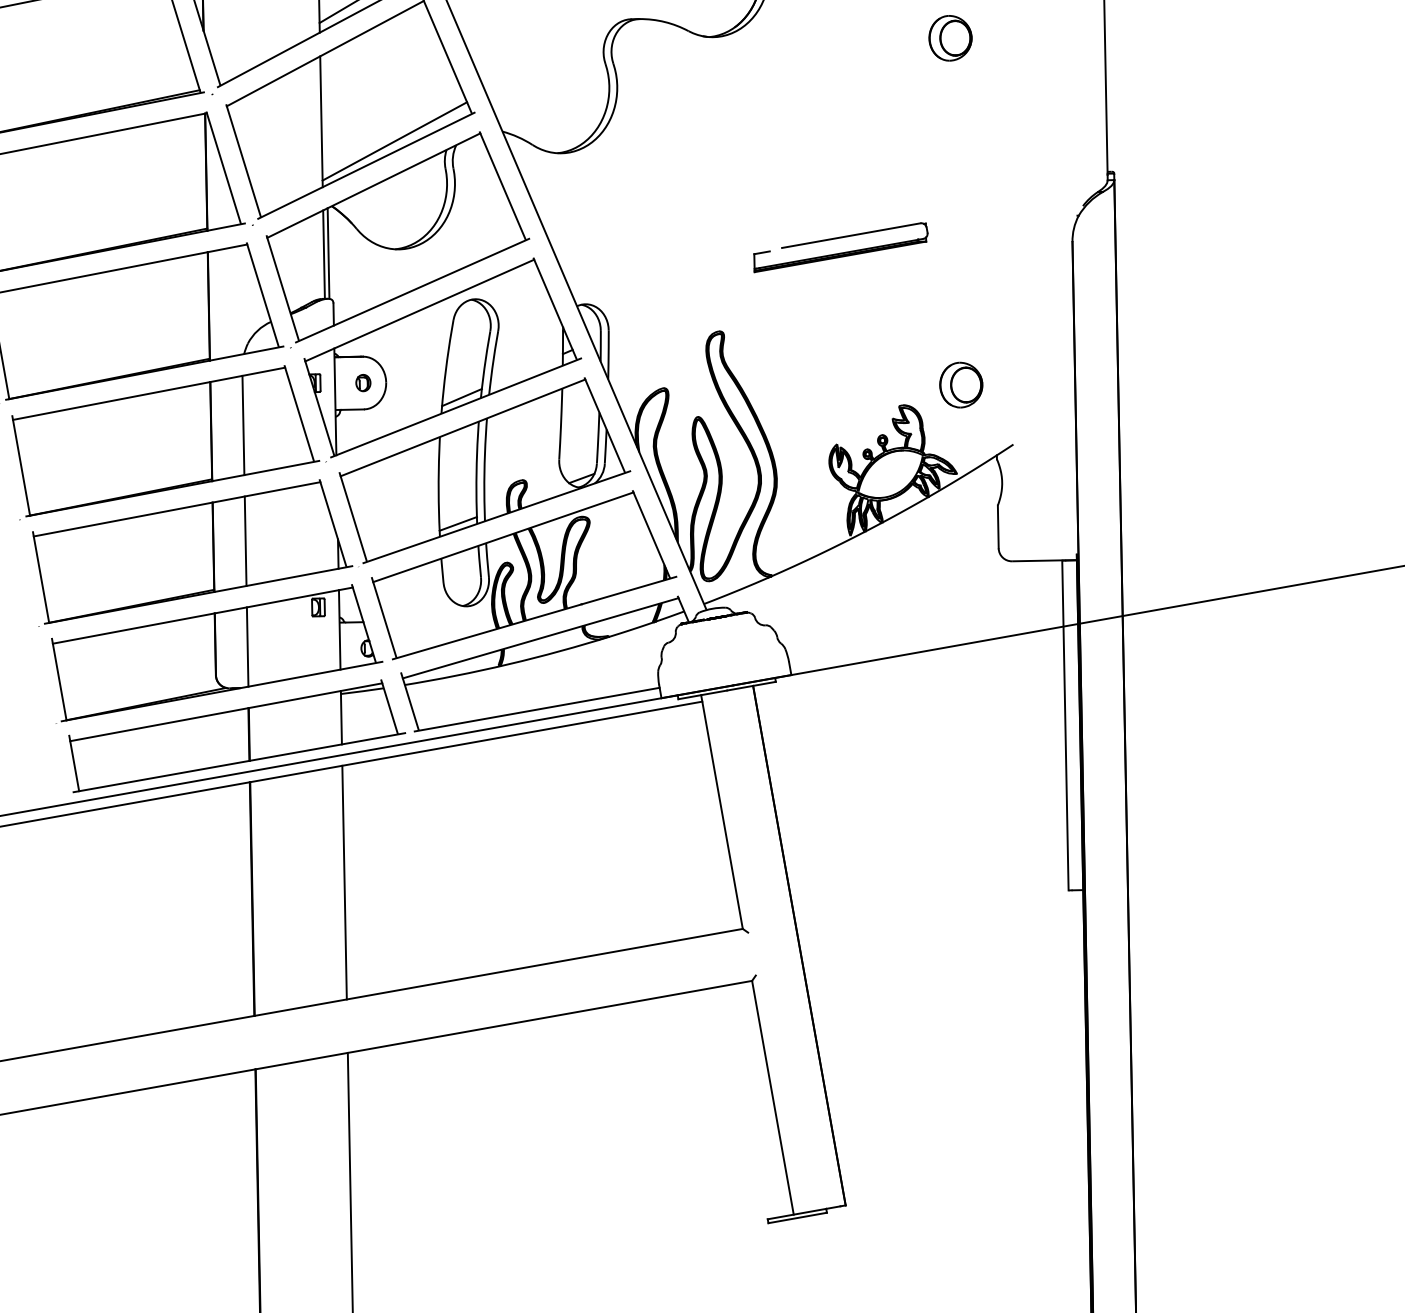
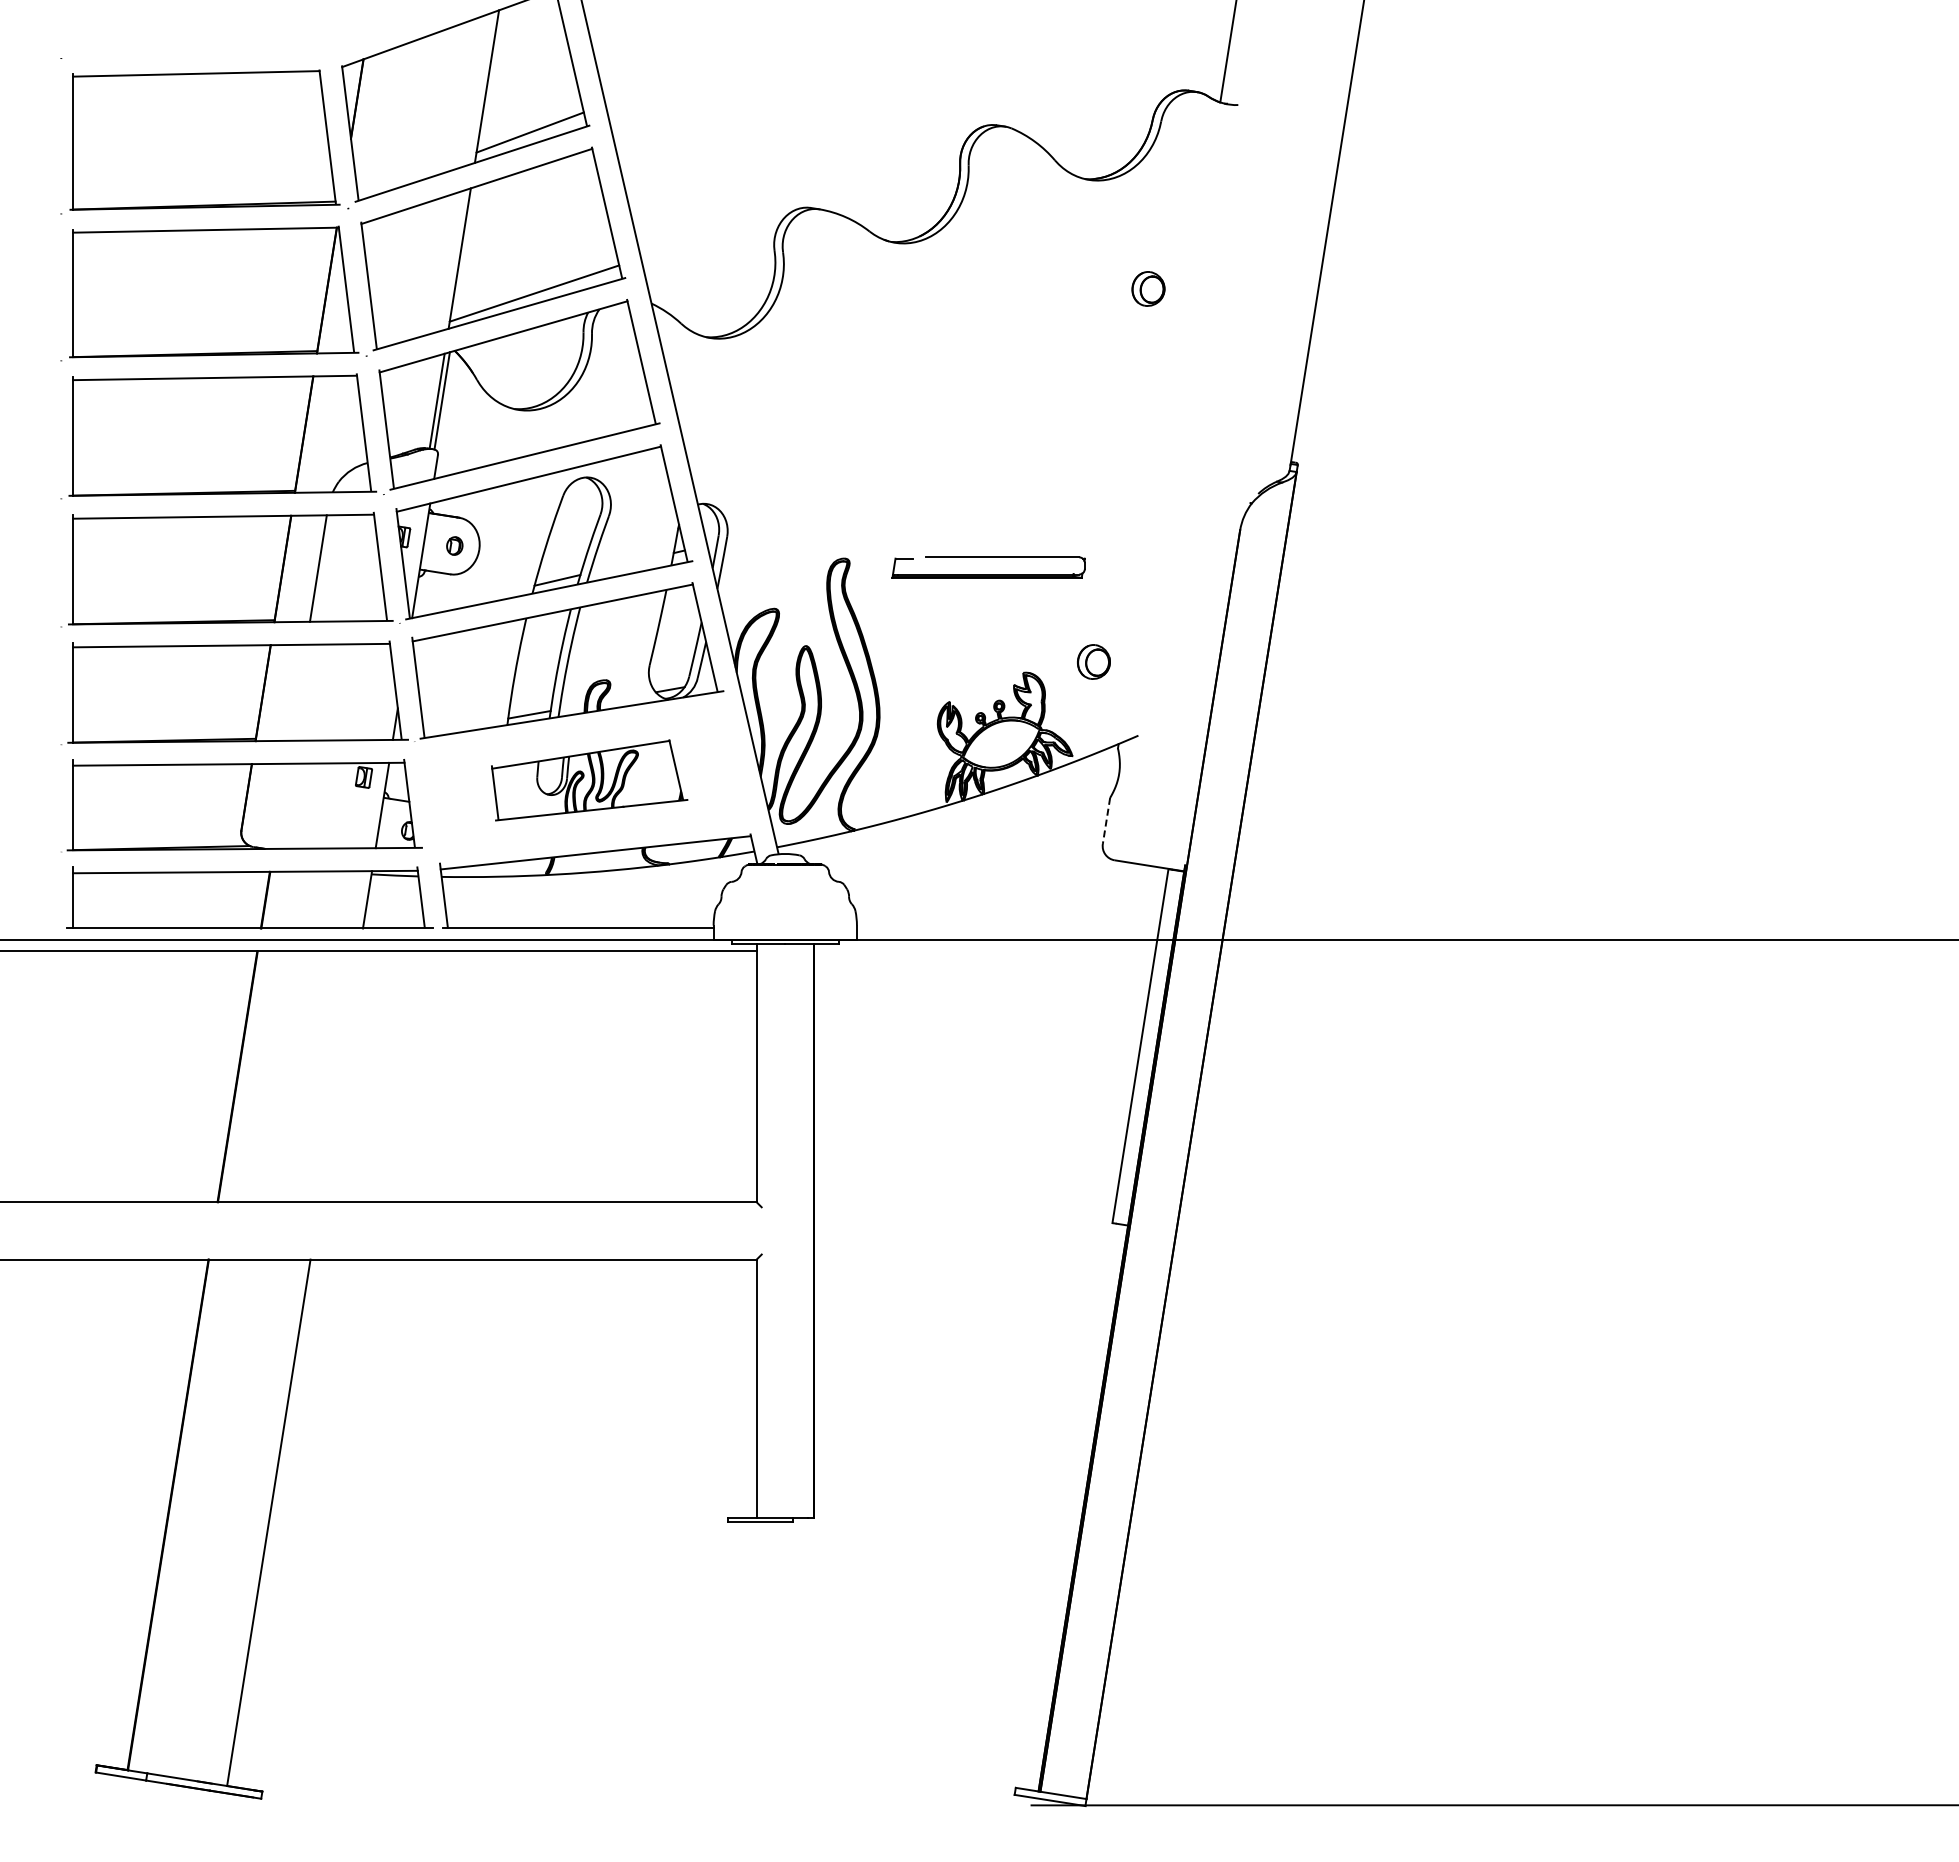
part: (950, 37) -> (1148, 288), size x0.7
part: (841, 253) -> (988, 574), moved
part: (960, 384) -> (1093, 661), size x0.7
line: (998, 527) -> (1106, 821), solid -> dashed
line: (245, 540) -> (298, 692), removed
part: (523, 573) -> (589, 780), size x0.6
line: (247, 646) -> (280, 805), removed
line: (344, 882) -> (339, 1076), removed

